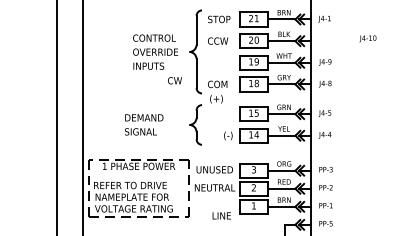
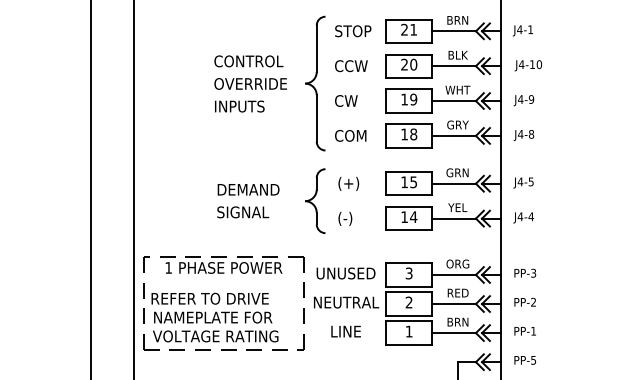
text: (367, 38) -> (527, 65), moved
text: (174, 80) -> (345, 100), moved
text: (216, 99) -> (348, 184), moved
text: (144, 124) -> (248, 200), moved
text: (228, 135) -> (345, 218), moved
text: (221, 215) -> (345, 330), moved

